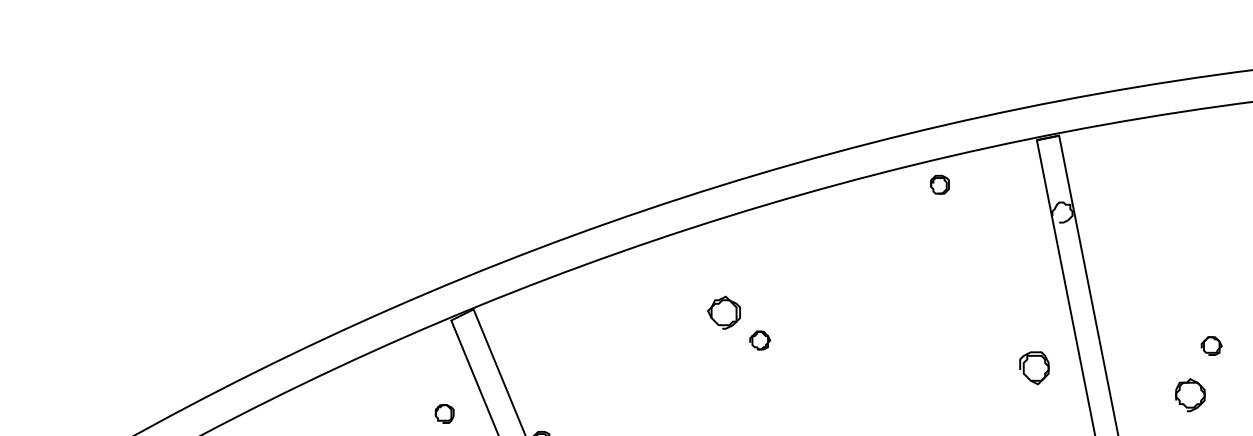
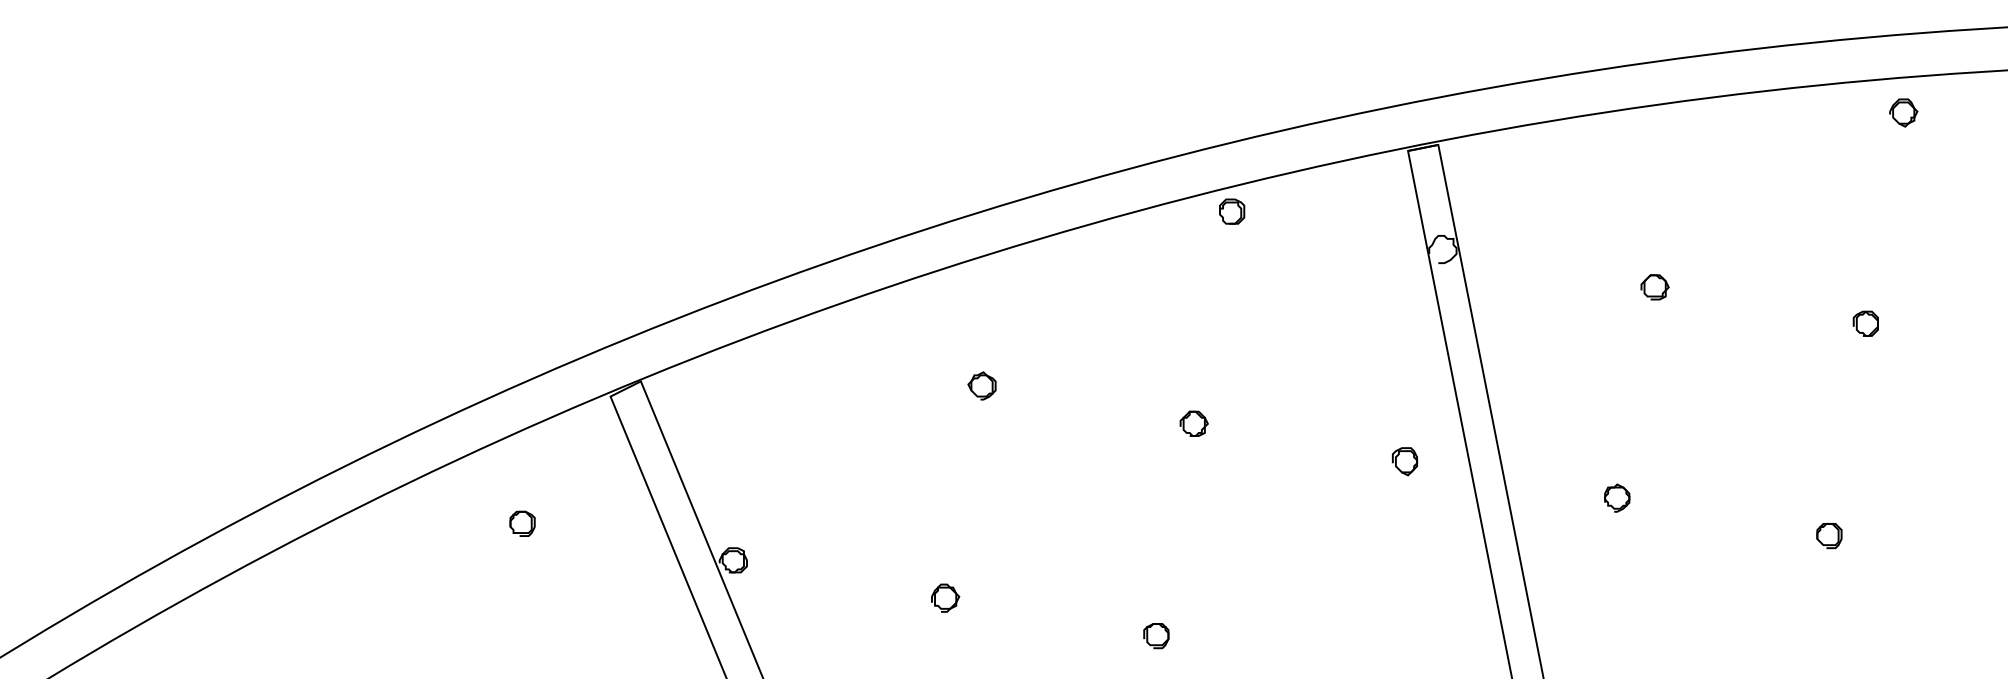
part: (940, 184) -> (1232, 211), moved
part: (723, 312) -> (981, 385), size x0.62
part: (759, 340) -> (1193, 423), moved
part: (1211, 346) -> (1654, 287), moved
part: (1035, 368) -> (1405, 461), size x0.62
part: (1190, 394) -> (1617, 497), size x0.62
part: (444, 413) -> (522, 523), moved

